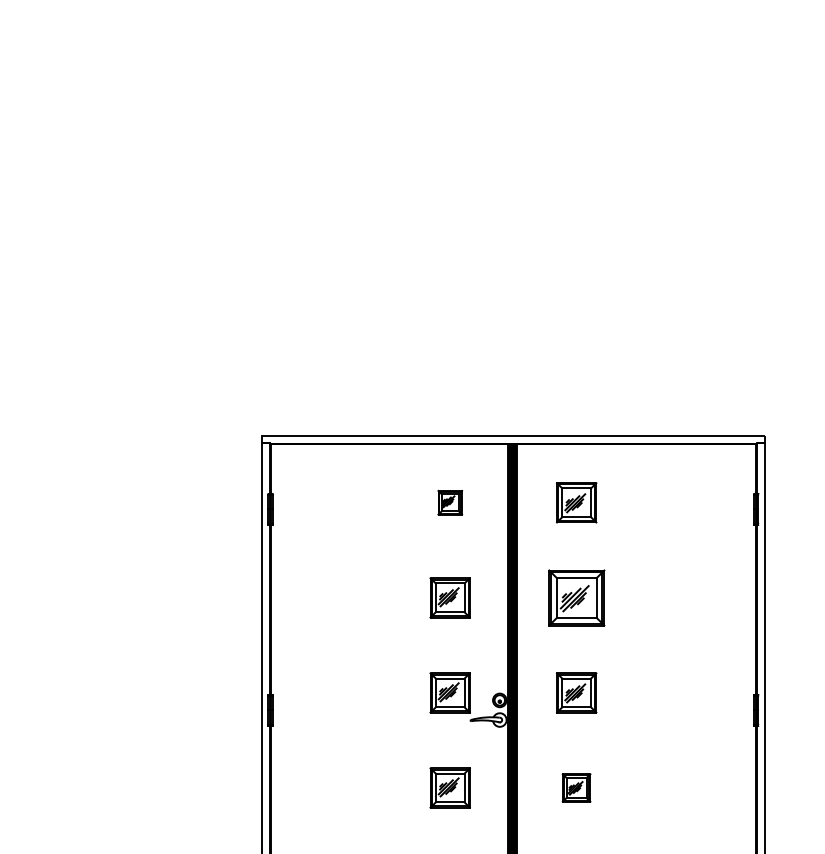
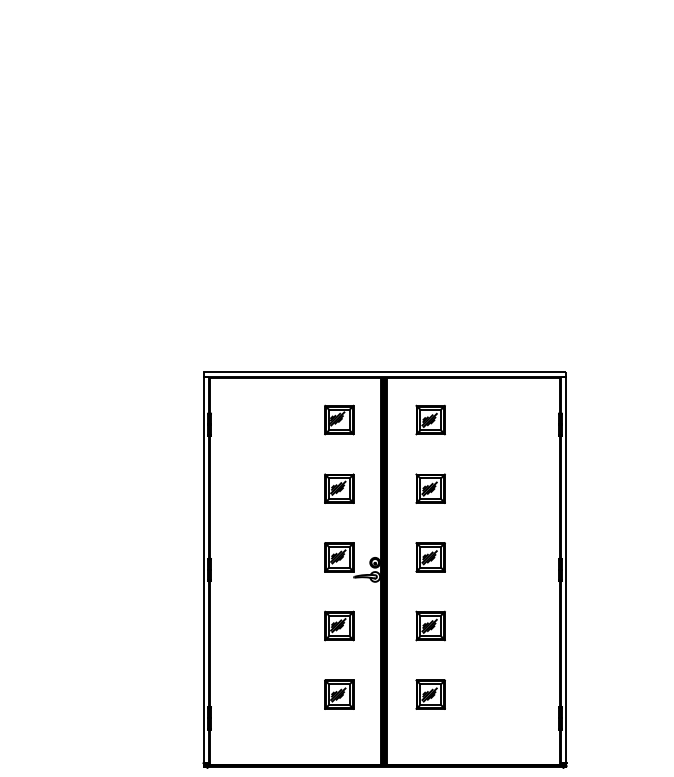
part: (450, 502) -> (339, 419), size x1.67
part: (576, 597) -> (430, 488), size x0.71
part: (576, 787) -> (430, 625), size x1.43

